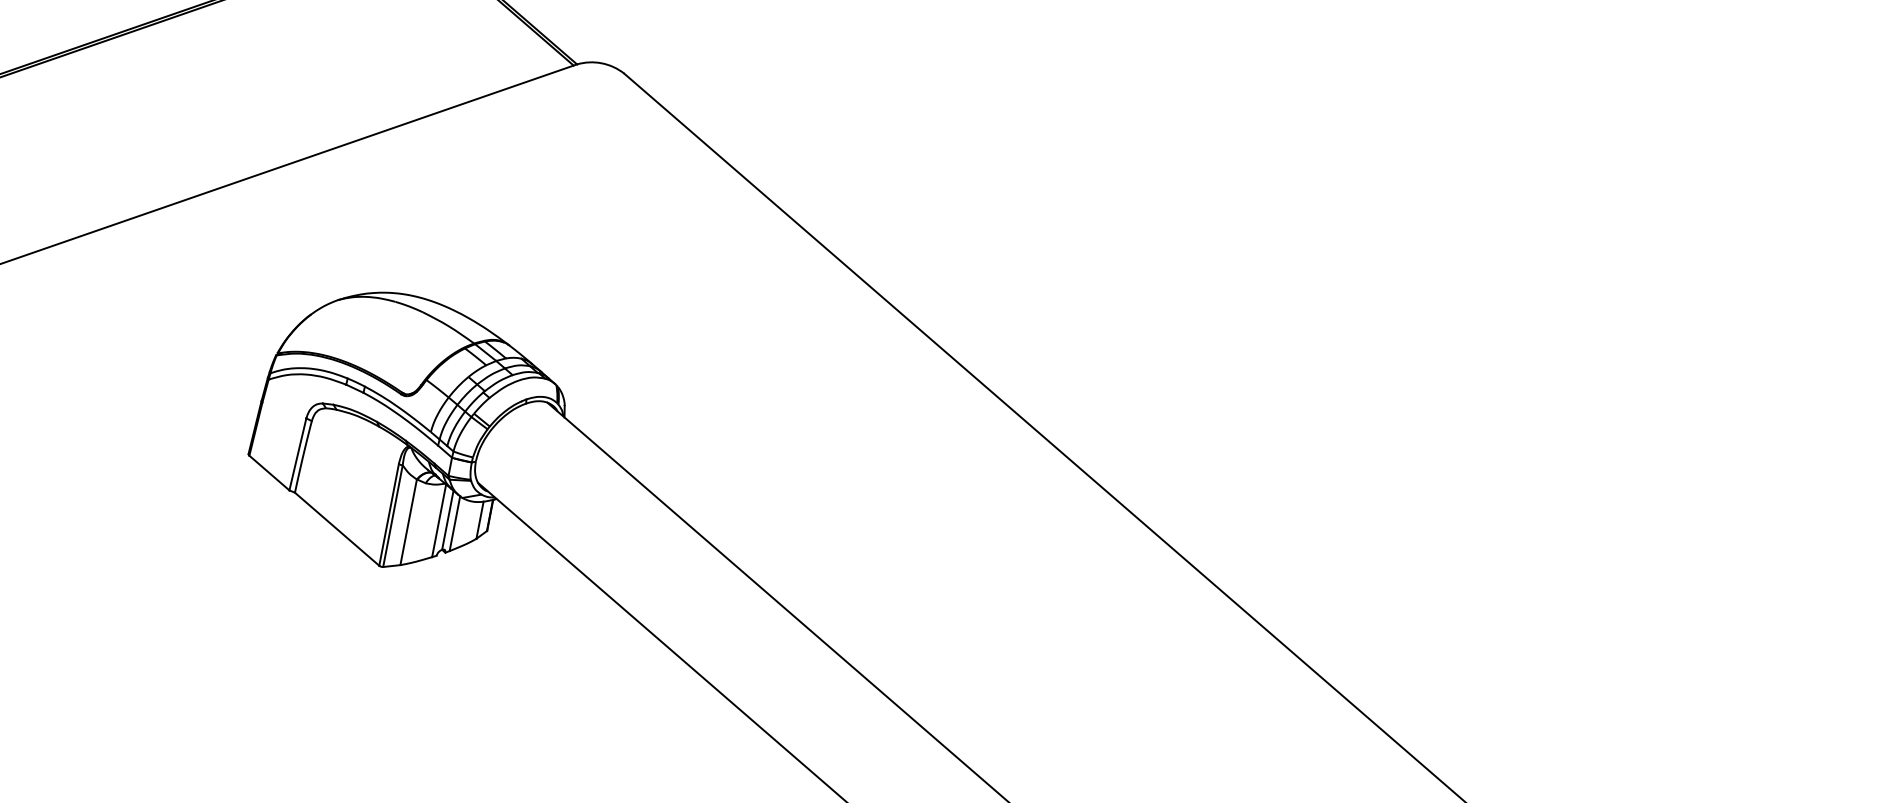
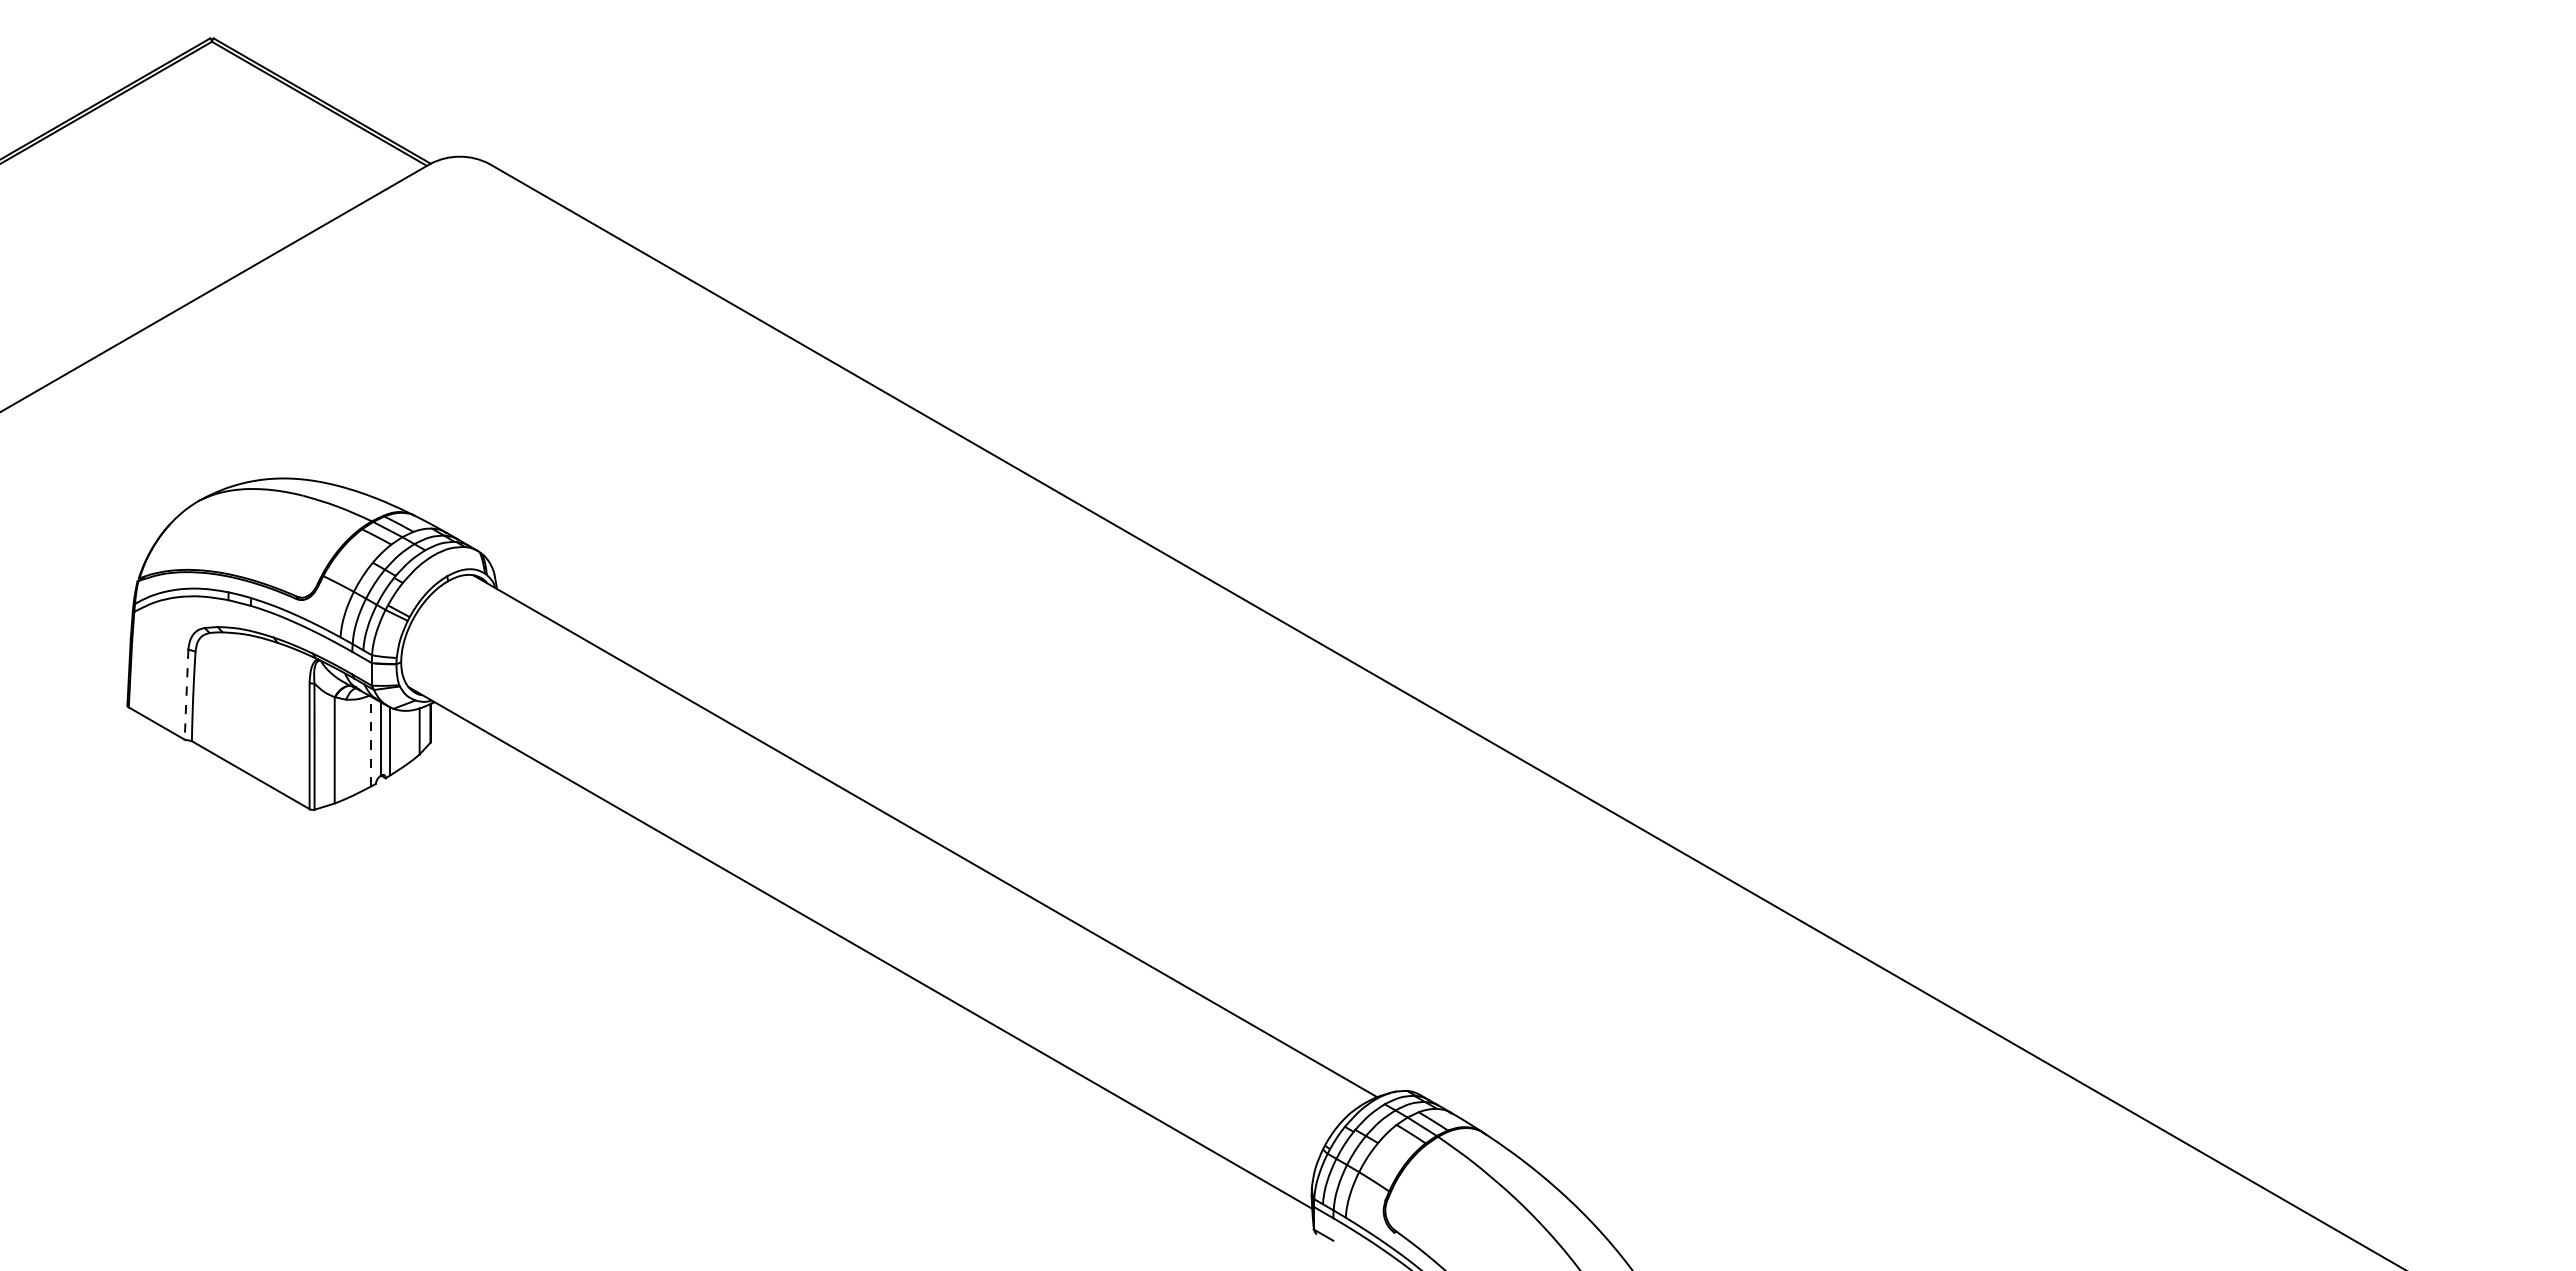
line: (297, 455) -> (186, 695), solid -> dashed
line: (438, 520) -> (370, 741), solid -> dashed

